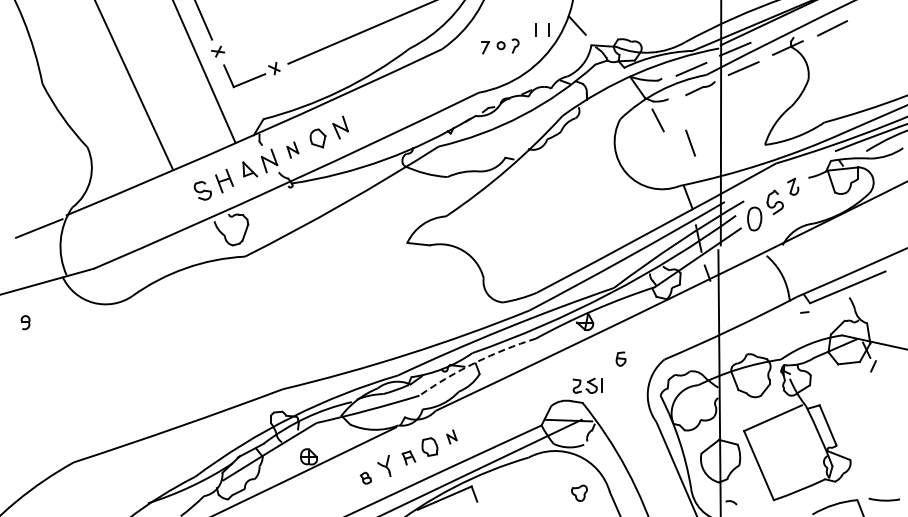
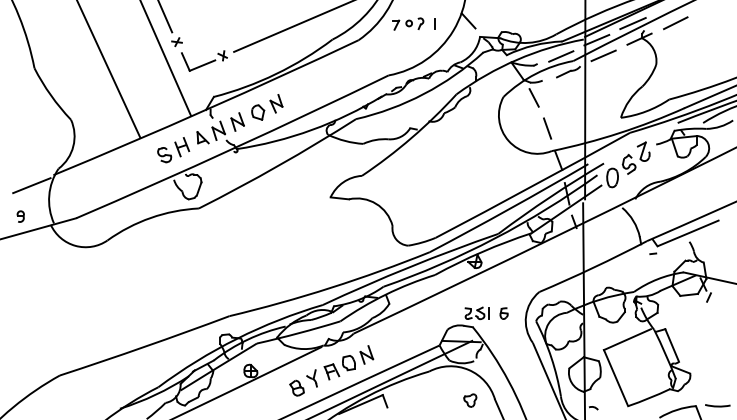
line: (779, 28) -> (632, 23), added
line: (548, 29) -> (445, 24), removed
part: (500, 46) -> (408, 24), moved
line: (690, 142) -> (547, 128), moved
part: (292, 149) -> (237, 121), size x1.43
part: (793, 186) -> (644, 151), size x1.43
part: (25, 322) -> (20, 216), moved
part: (620, 358) -> (503, 313), moved
arc: (475, 362) -> (385, 294), dashed -> solid
part: (451, 436) -> (366, 354), size x1.67
part: (408, 457) -> (331, 371), size x1.43
part: (365, 478) -> (296, 388), size x1.67

